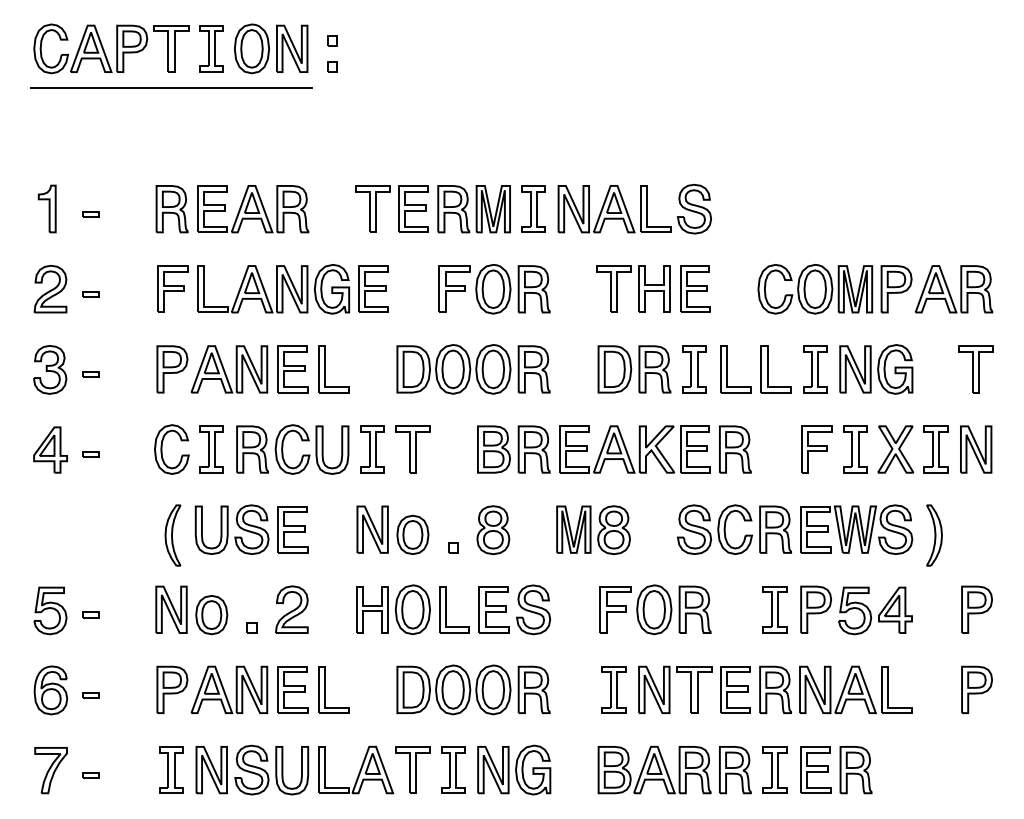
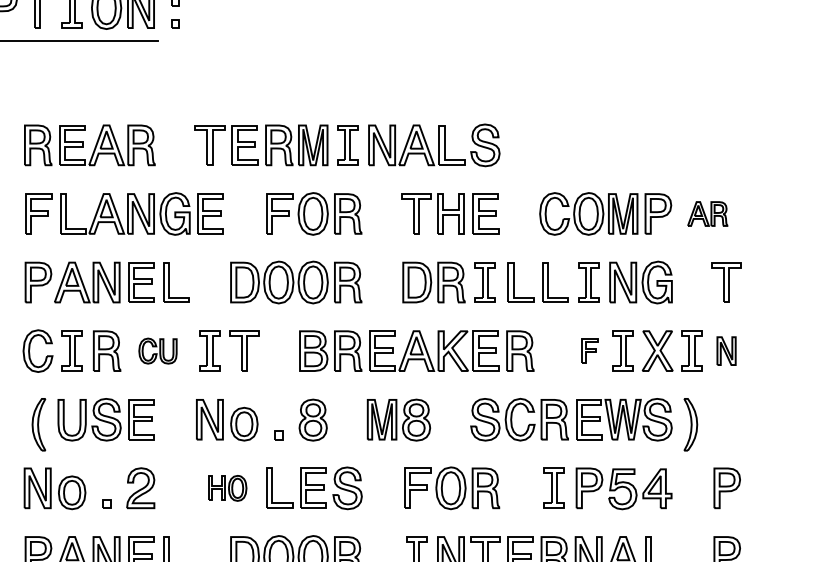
part: (954, 289) -> (707, 214), size x0.6
part: (311, 449) -> (157, 351), size x0.6
part: (816, 449) -> (589, 351), size x0.6
part: (976, 449) -> (726, 351), size x0.7
part: (393, 609) -> (227, 488), size x0.6

